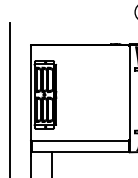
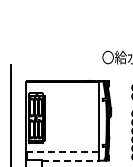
line: (78, 141) -> (61, 152), solid -> dashed
line: (91, 151) -> (70, 160), solid -> dashed

